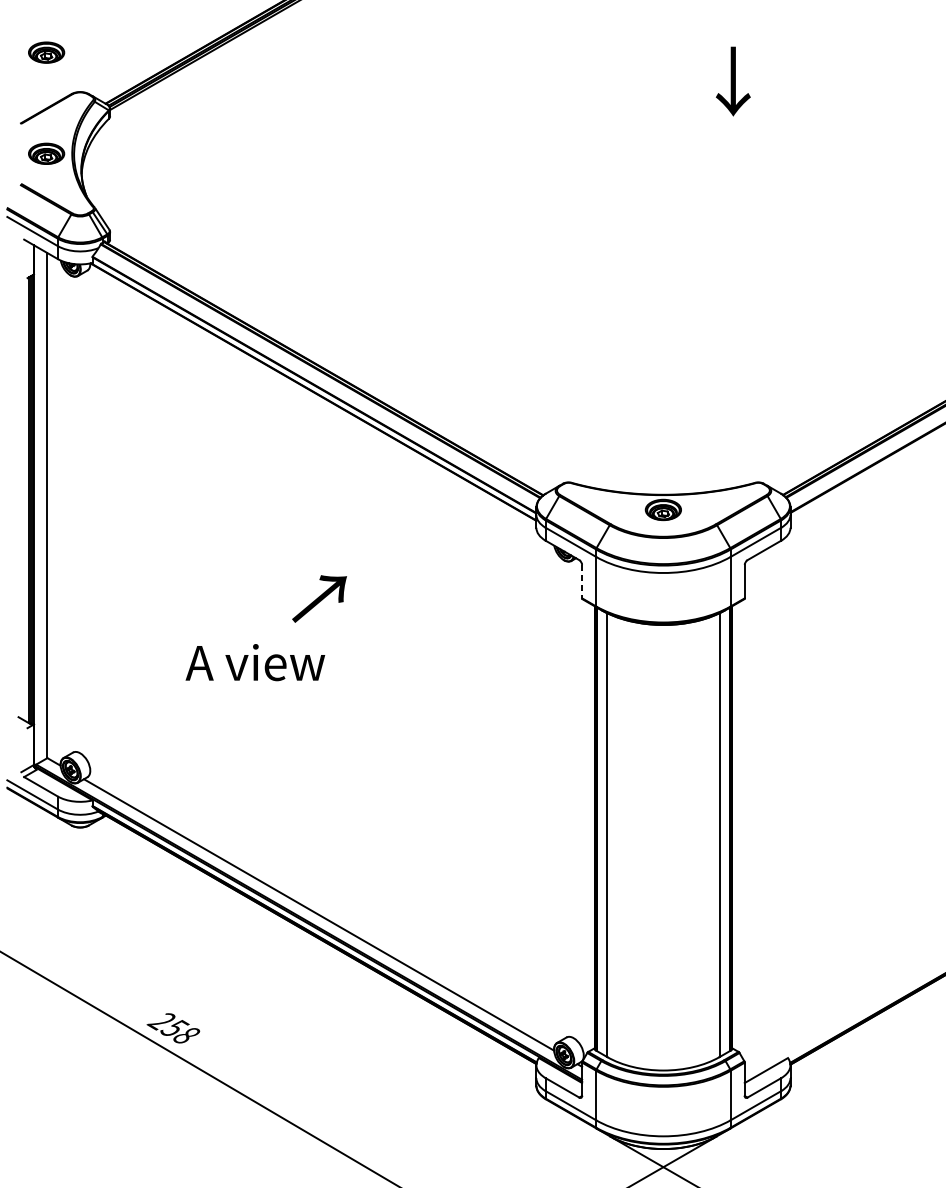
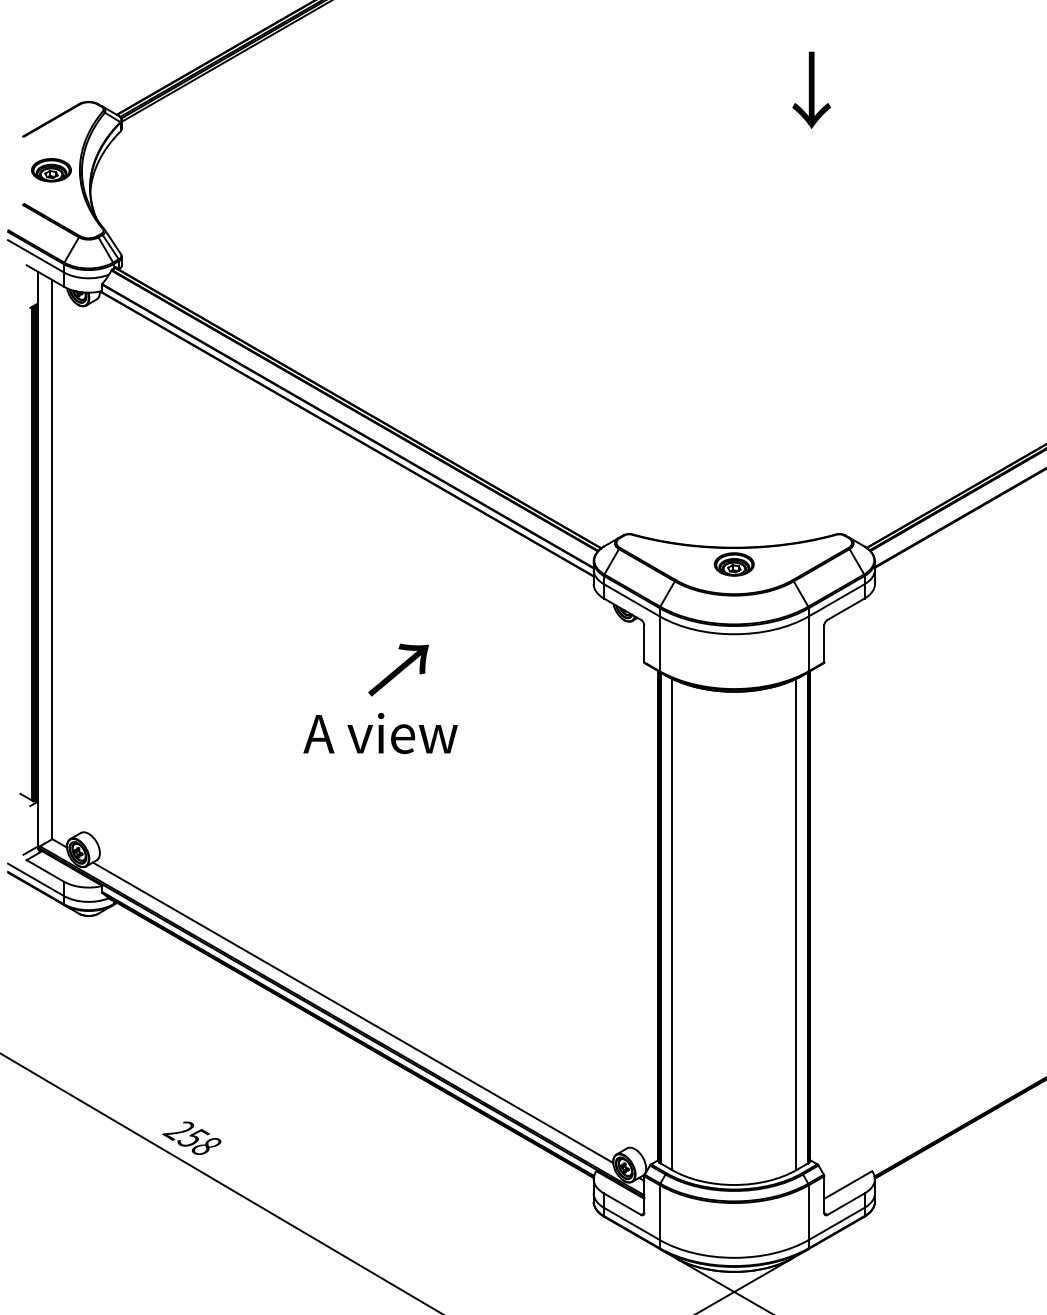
part: (46, 52) -> (51, 58), removed
line: (582, 582) -> (644, 644), dashed -> solid
text: (319, 598) -> (398, 669), moved
text: (255, 661) -> (380, 732), moved

